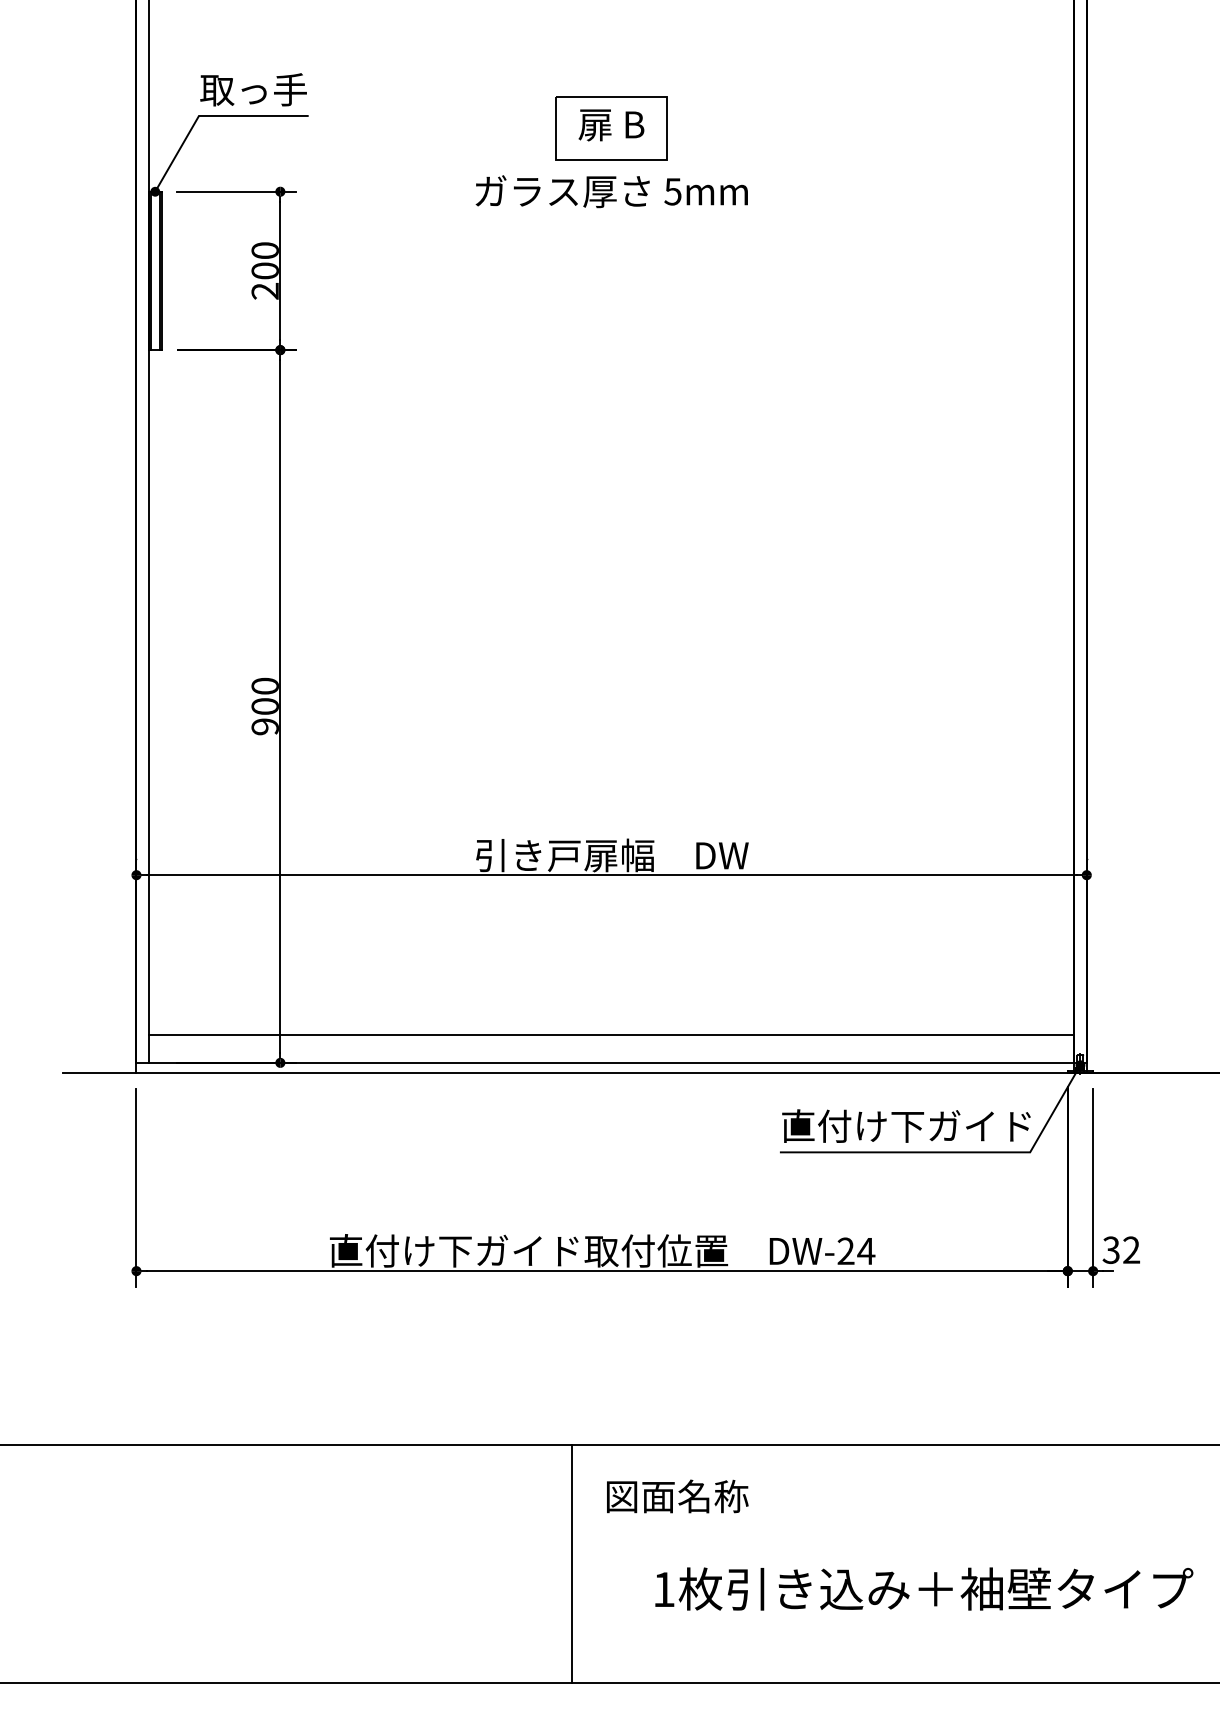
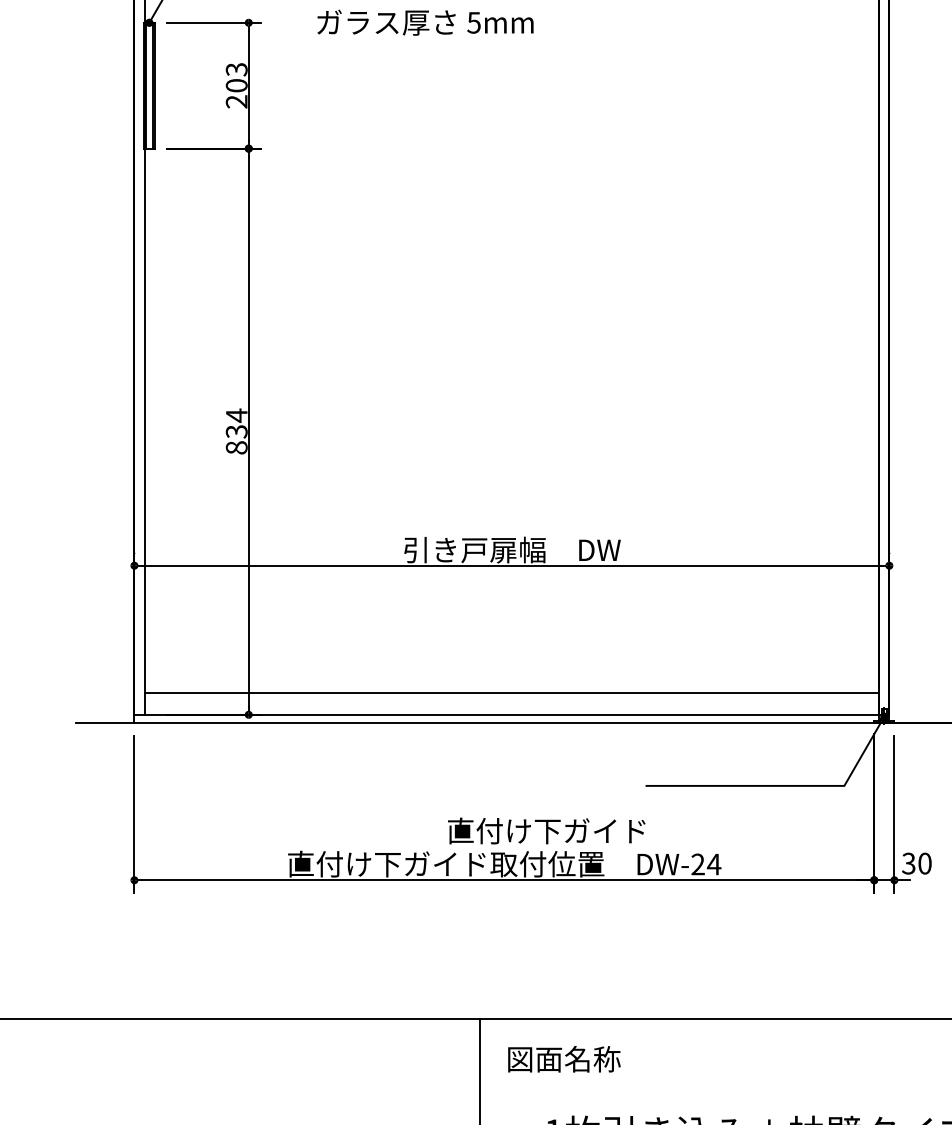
text: (611, 191) -> (425, 22), moved
text: (264, 250) -> (236, 69), 200 -> 203
text: (264, 706) -> (236, 431), 900 -> 834
text: (906, 1125) -> (546, 830), moved
text: (1131, 1250) -> (924, 863), 32 -> 30

